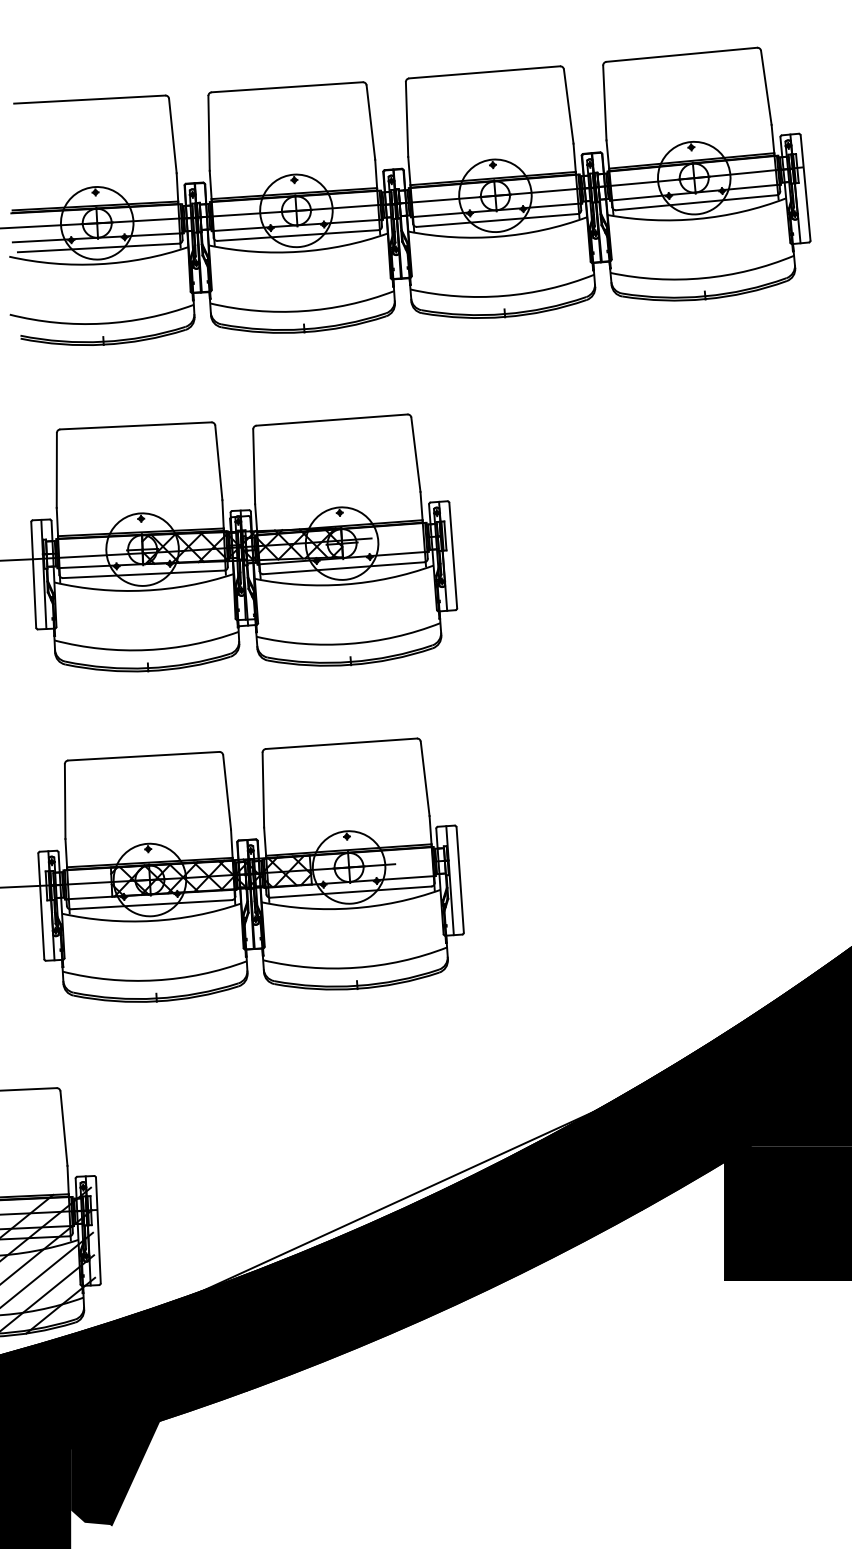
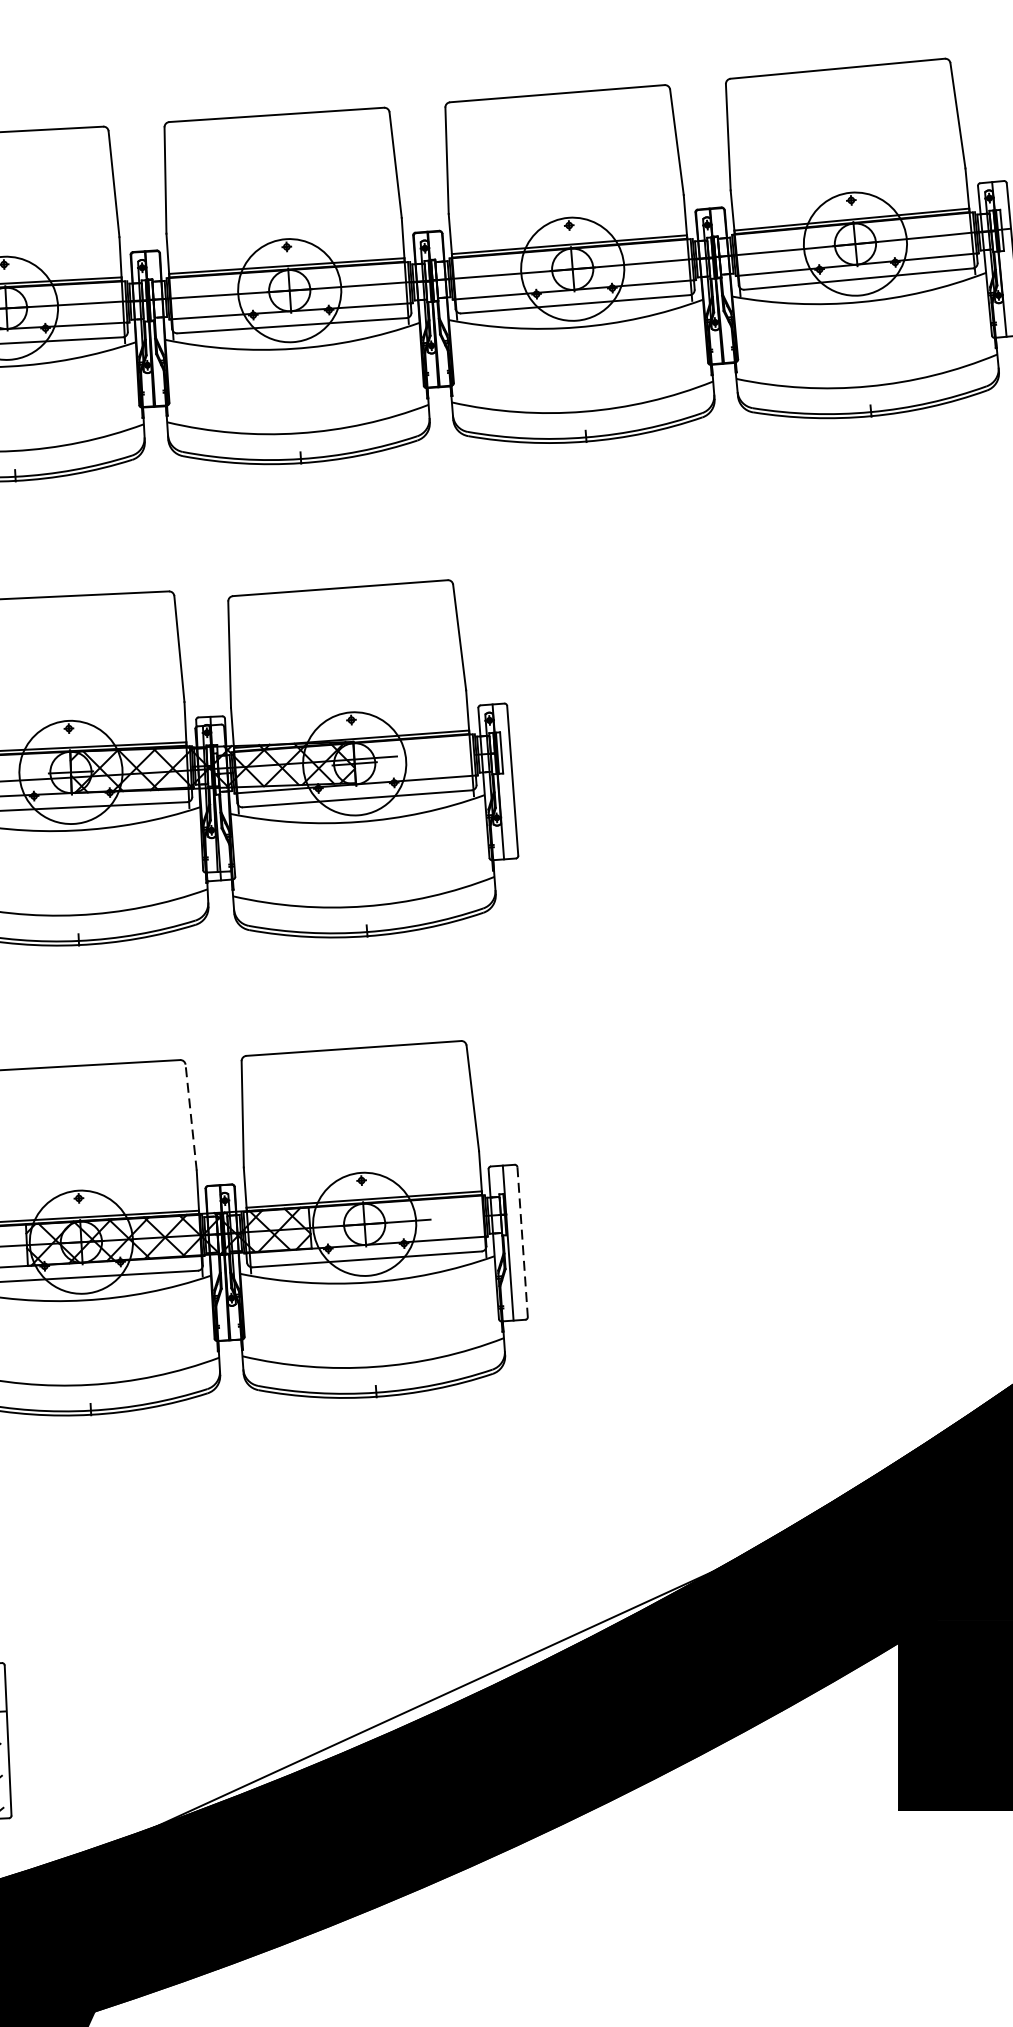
line: (227, 791) -> (191, 1116), solid -> dashed
line: (460, 879) -> (523, 1241), solid -> dashed

